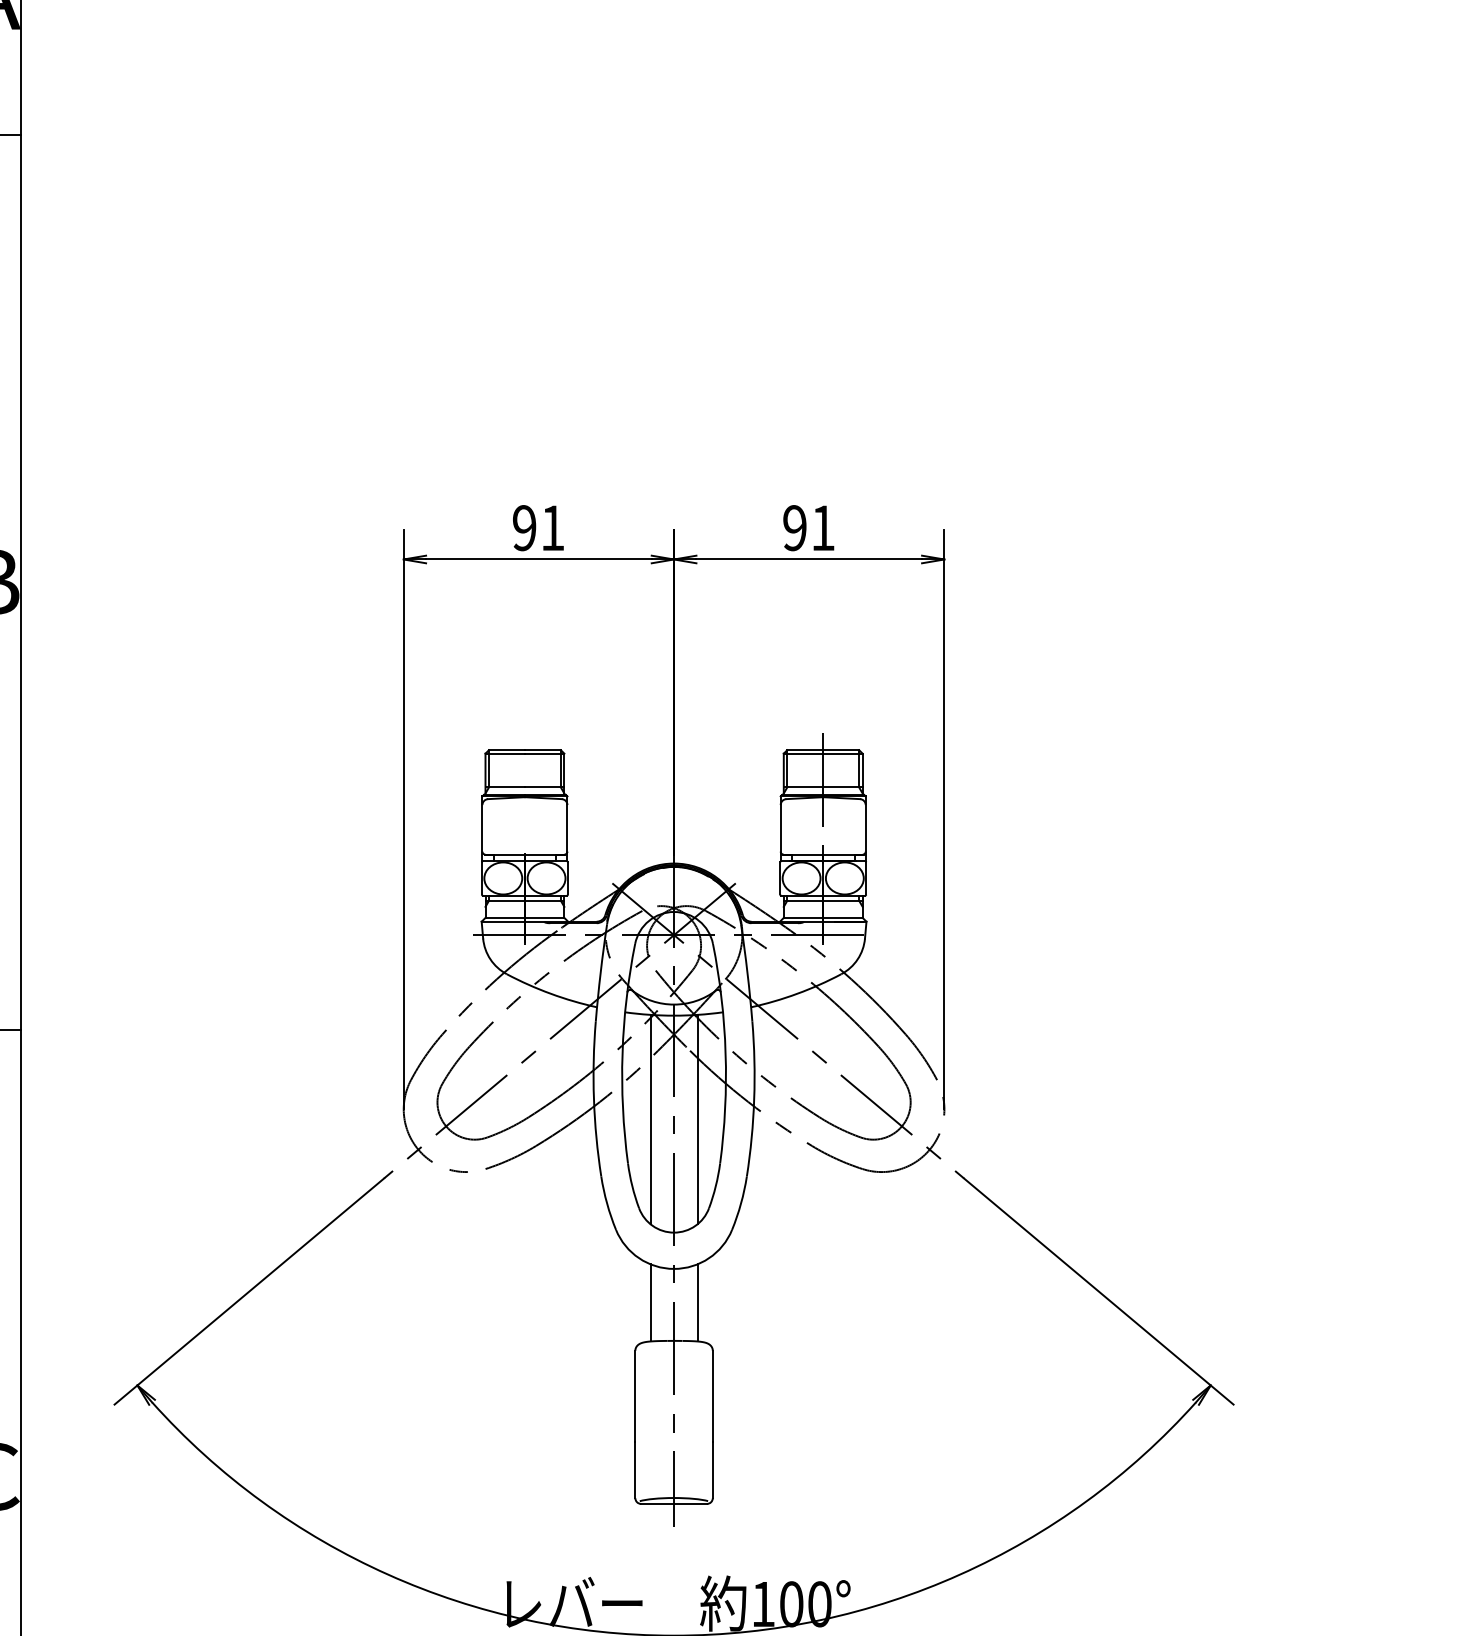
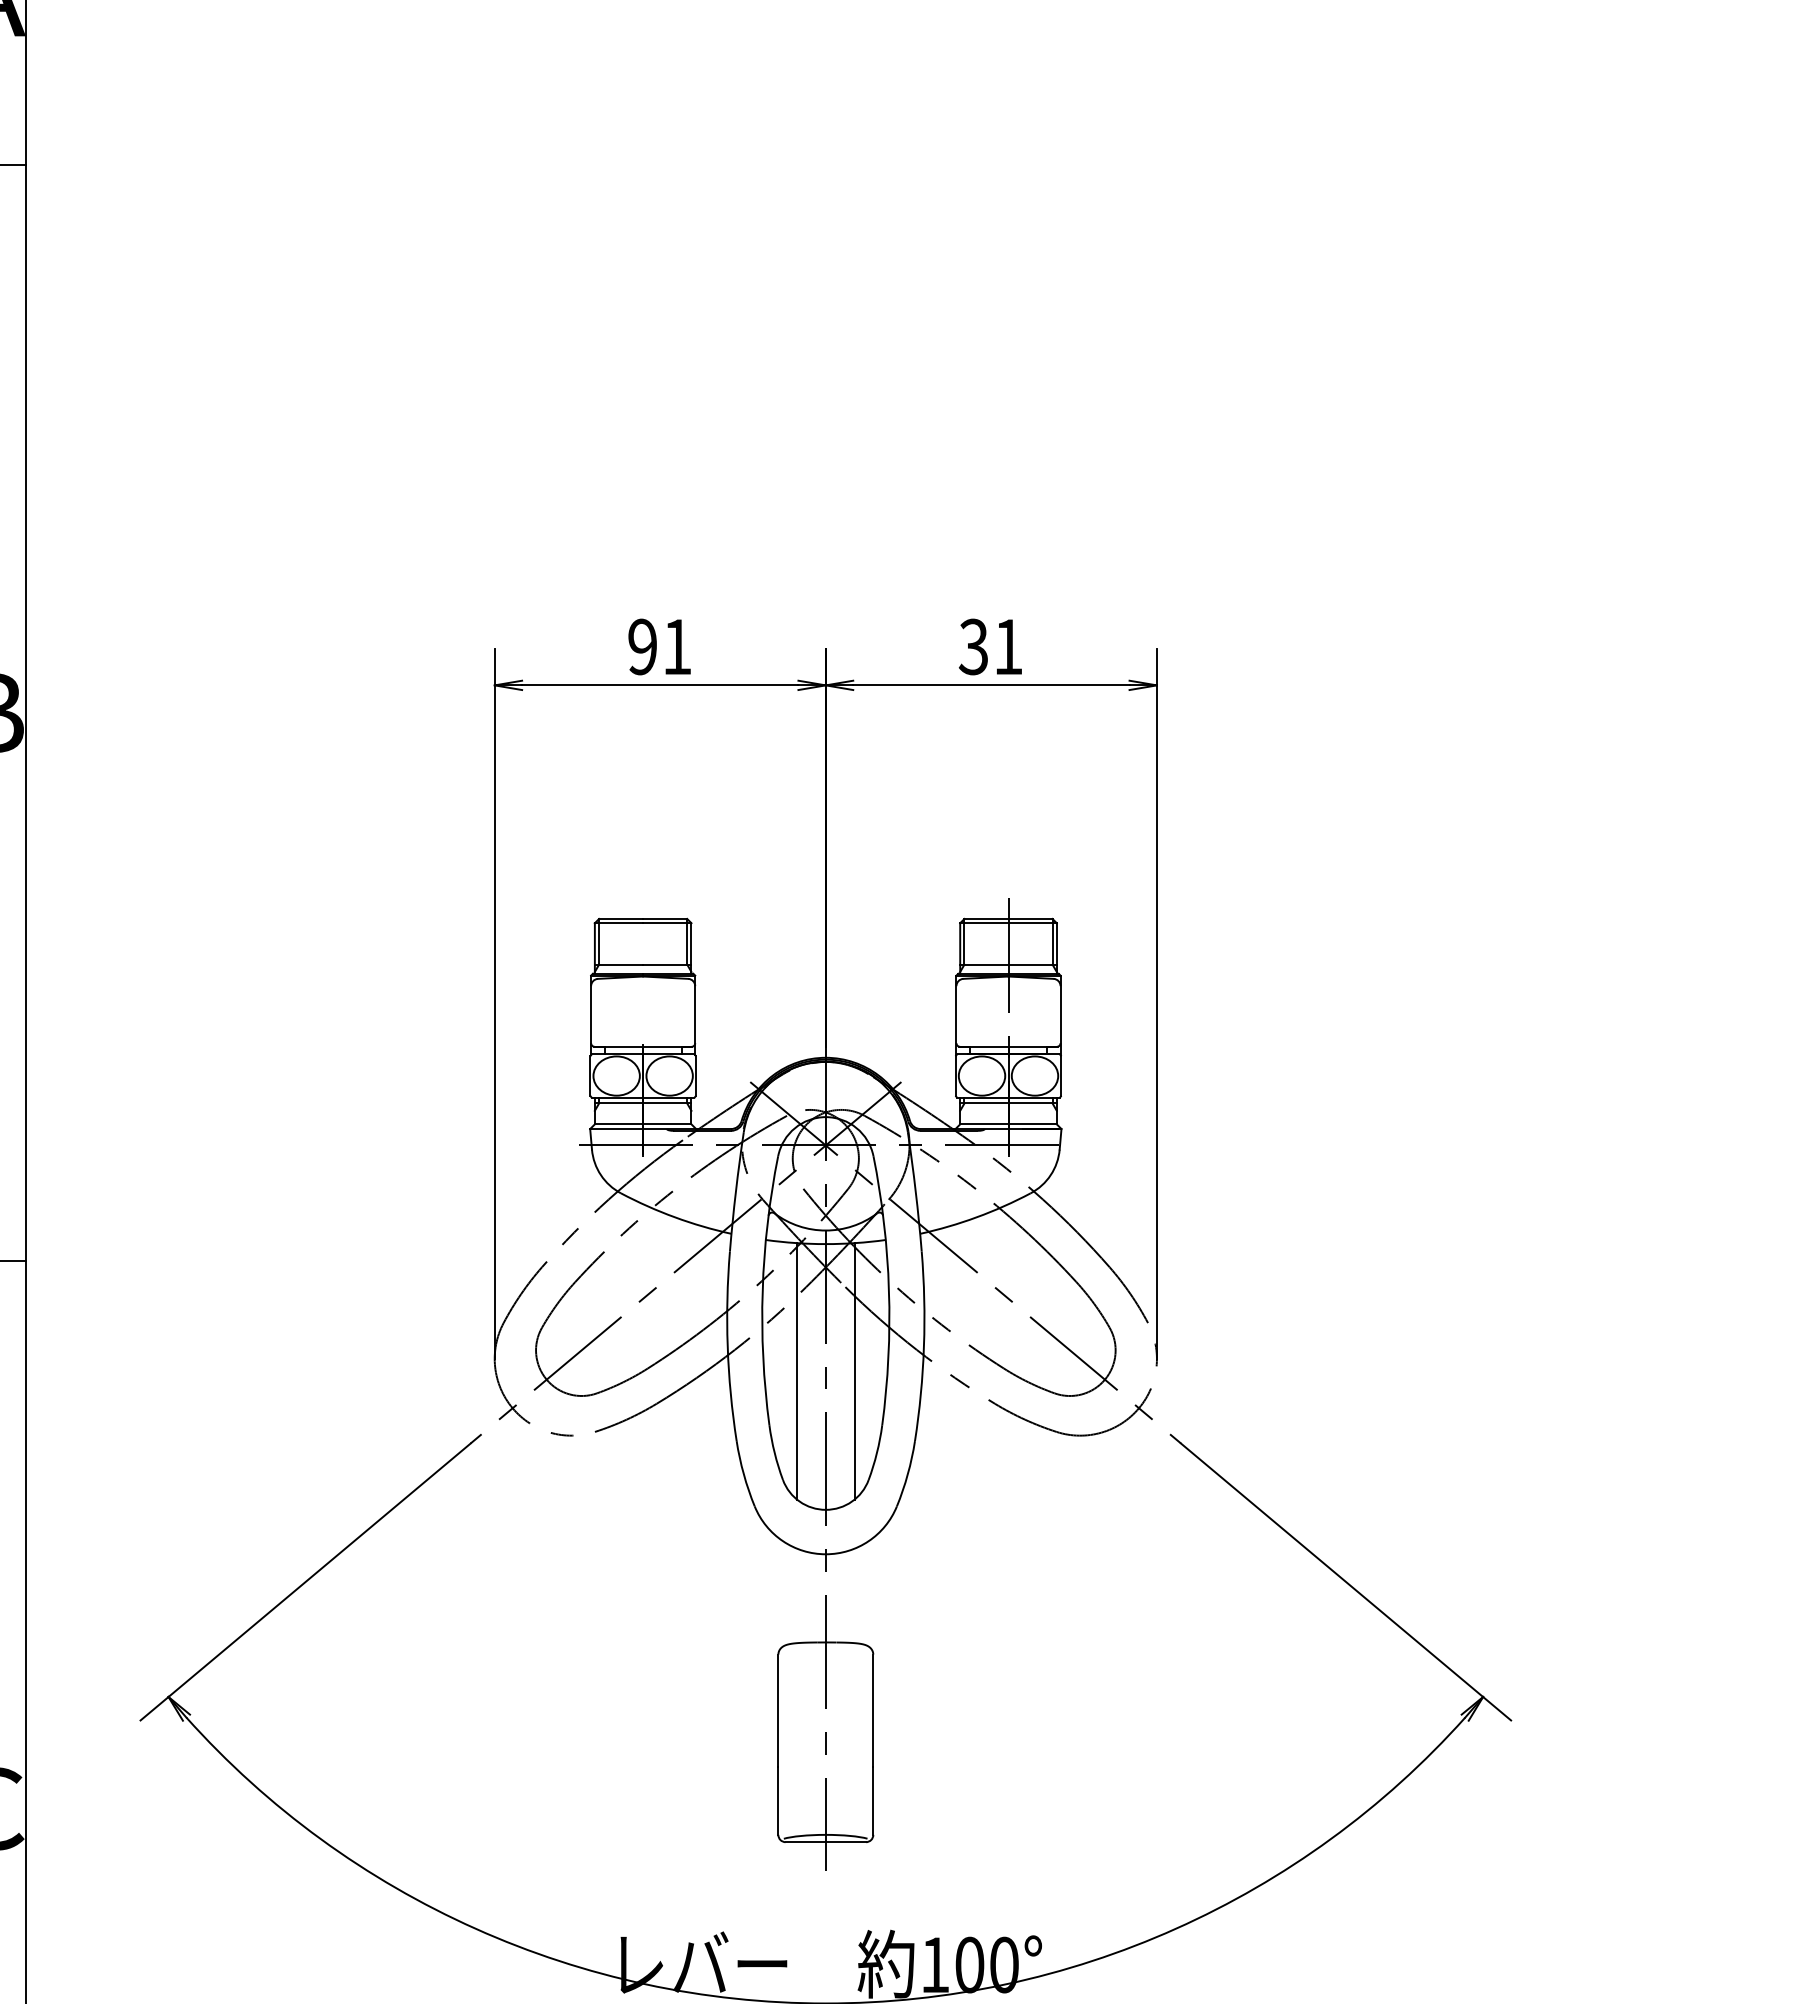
text: (794, 528) -> (973, 647), 91 -> 31
line: (650, 1302) -> (796, 1595), removed
line: (697, 1302) -> (854, 1595), removed

